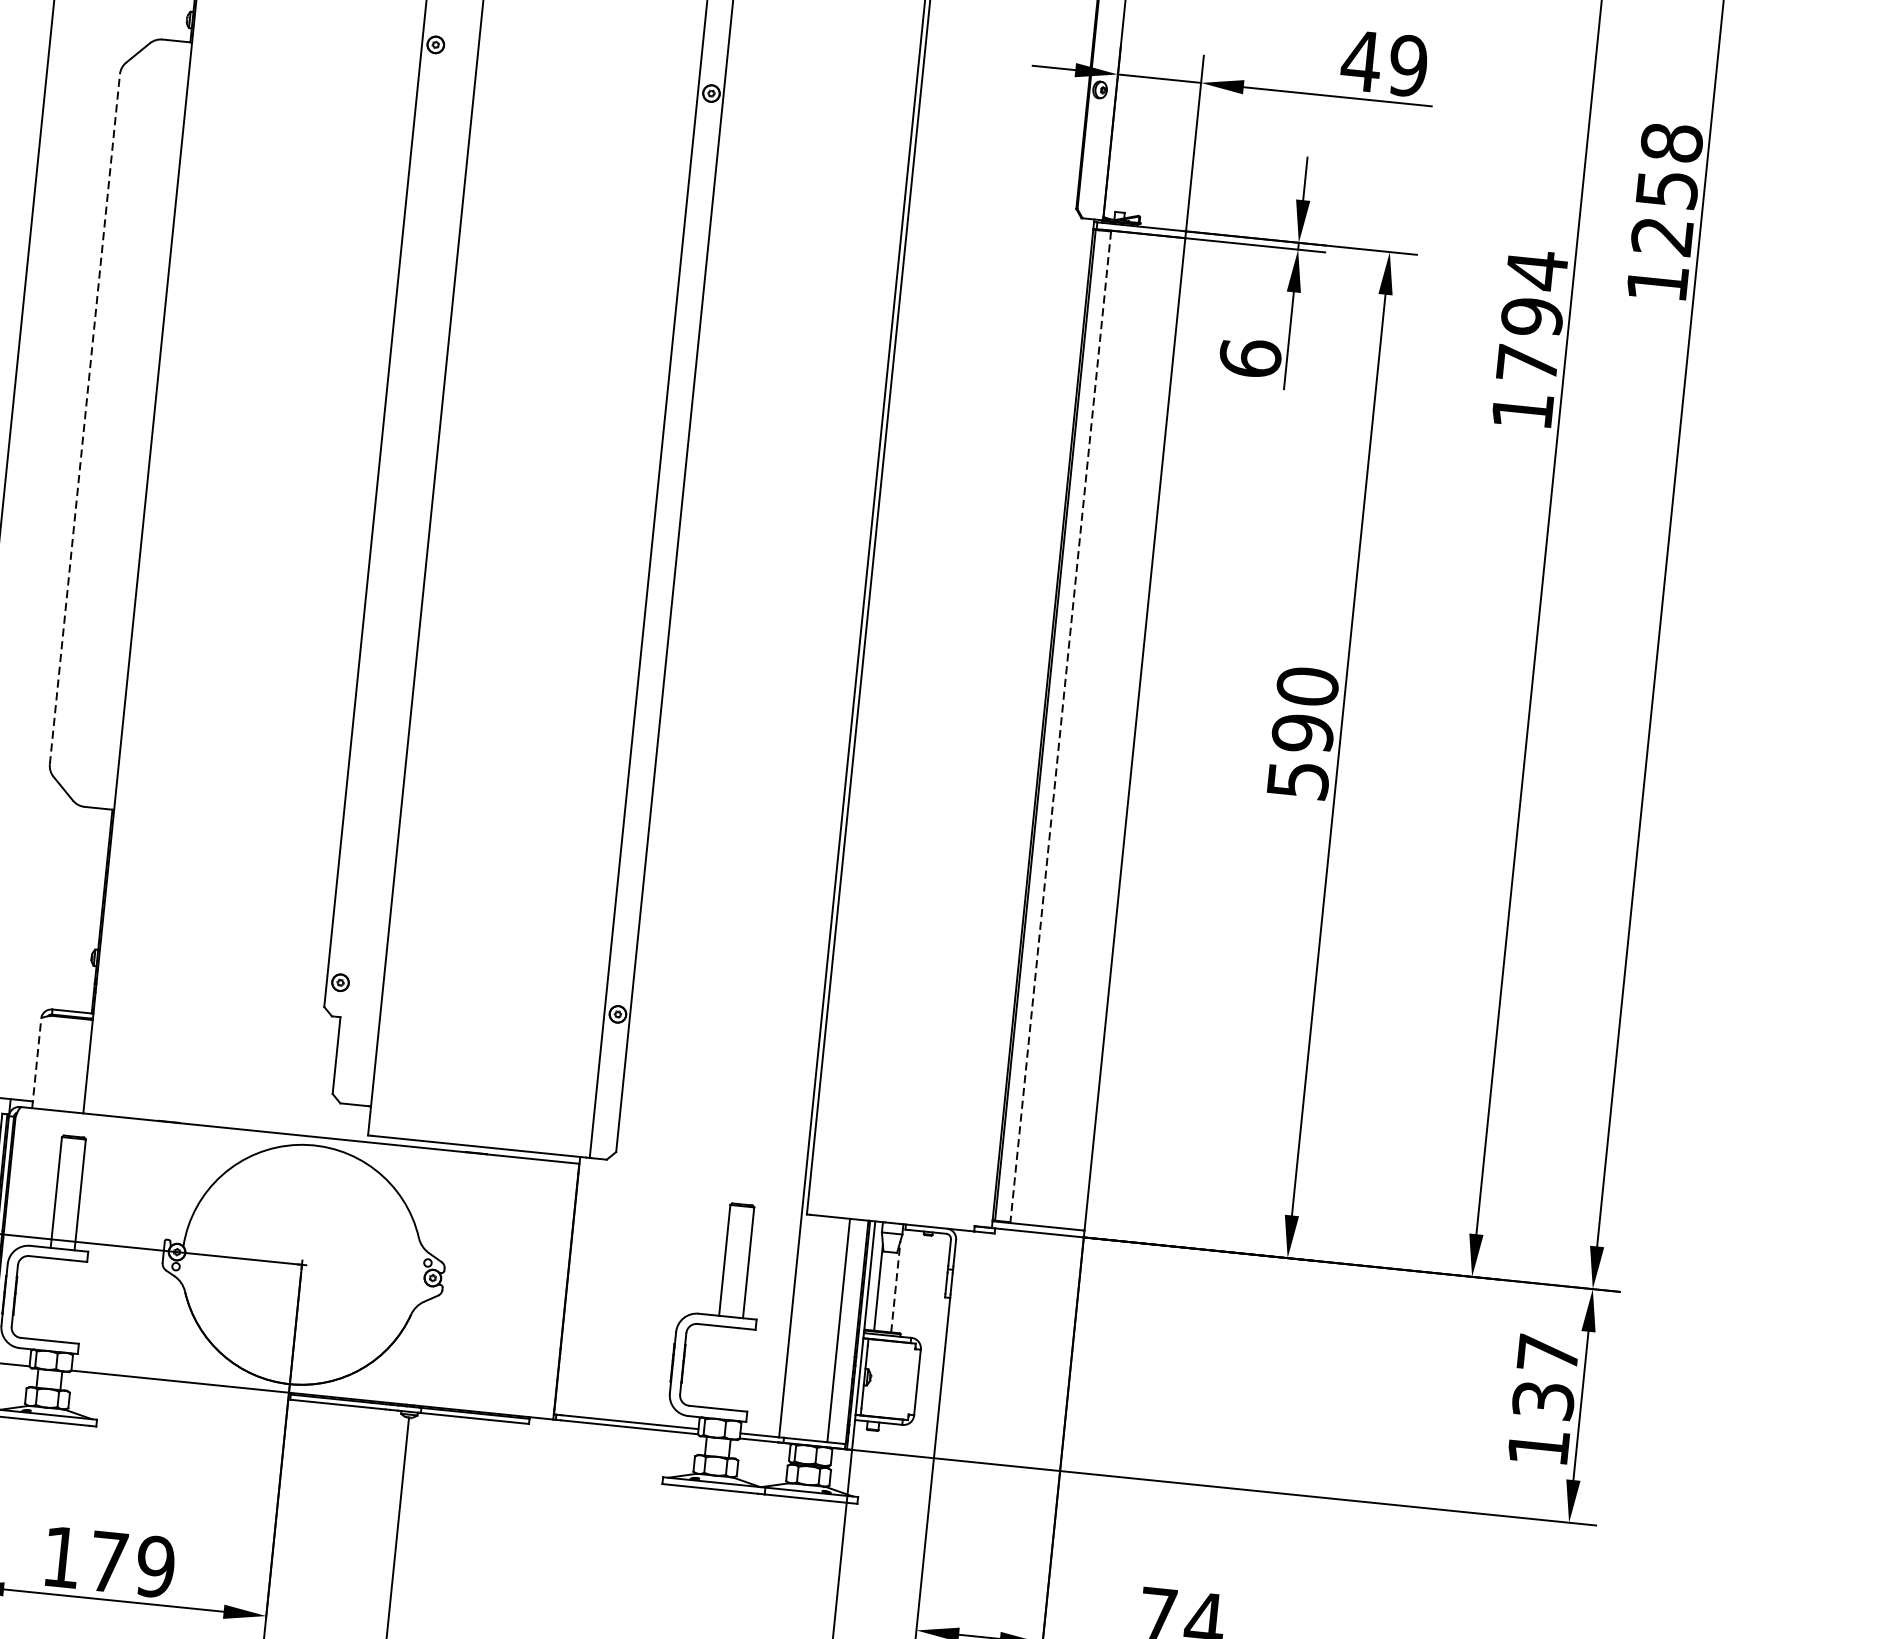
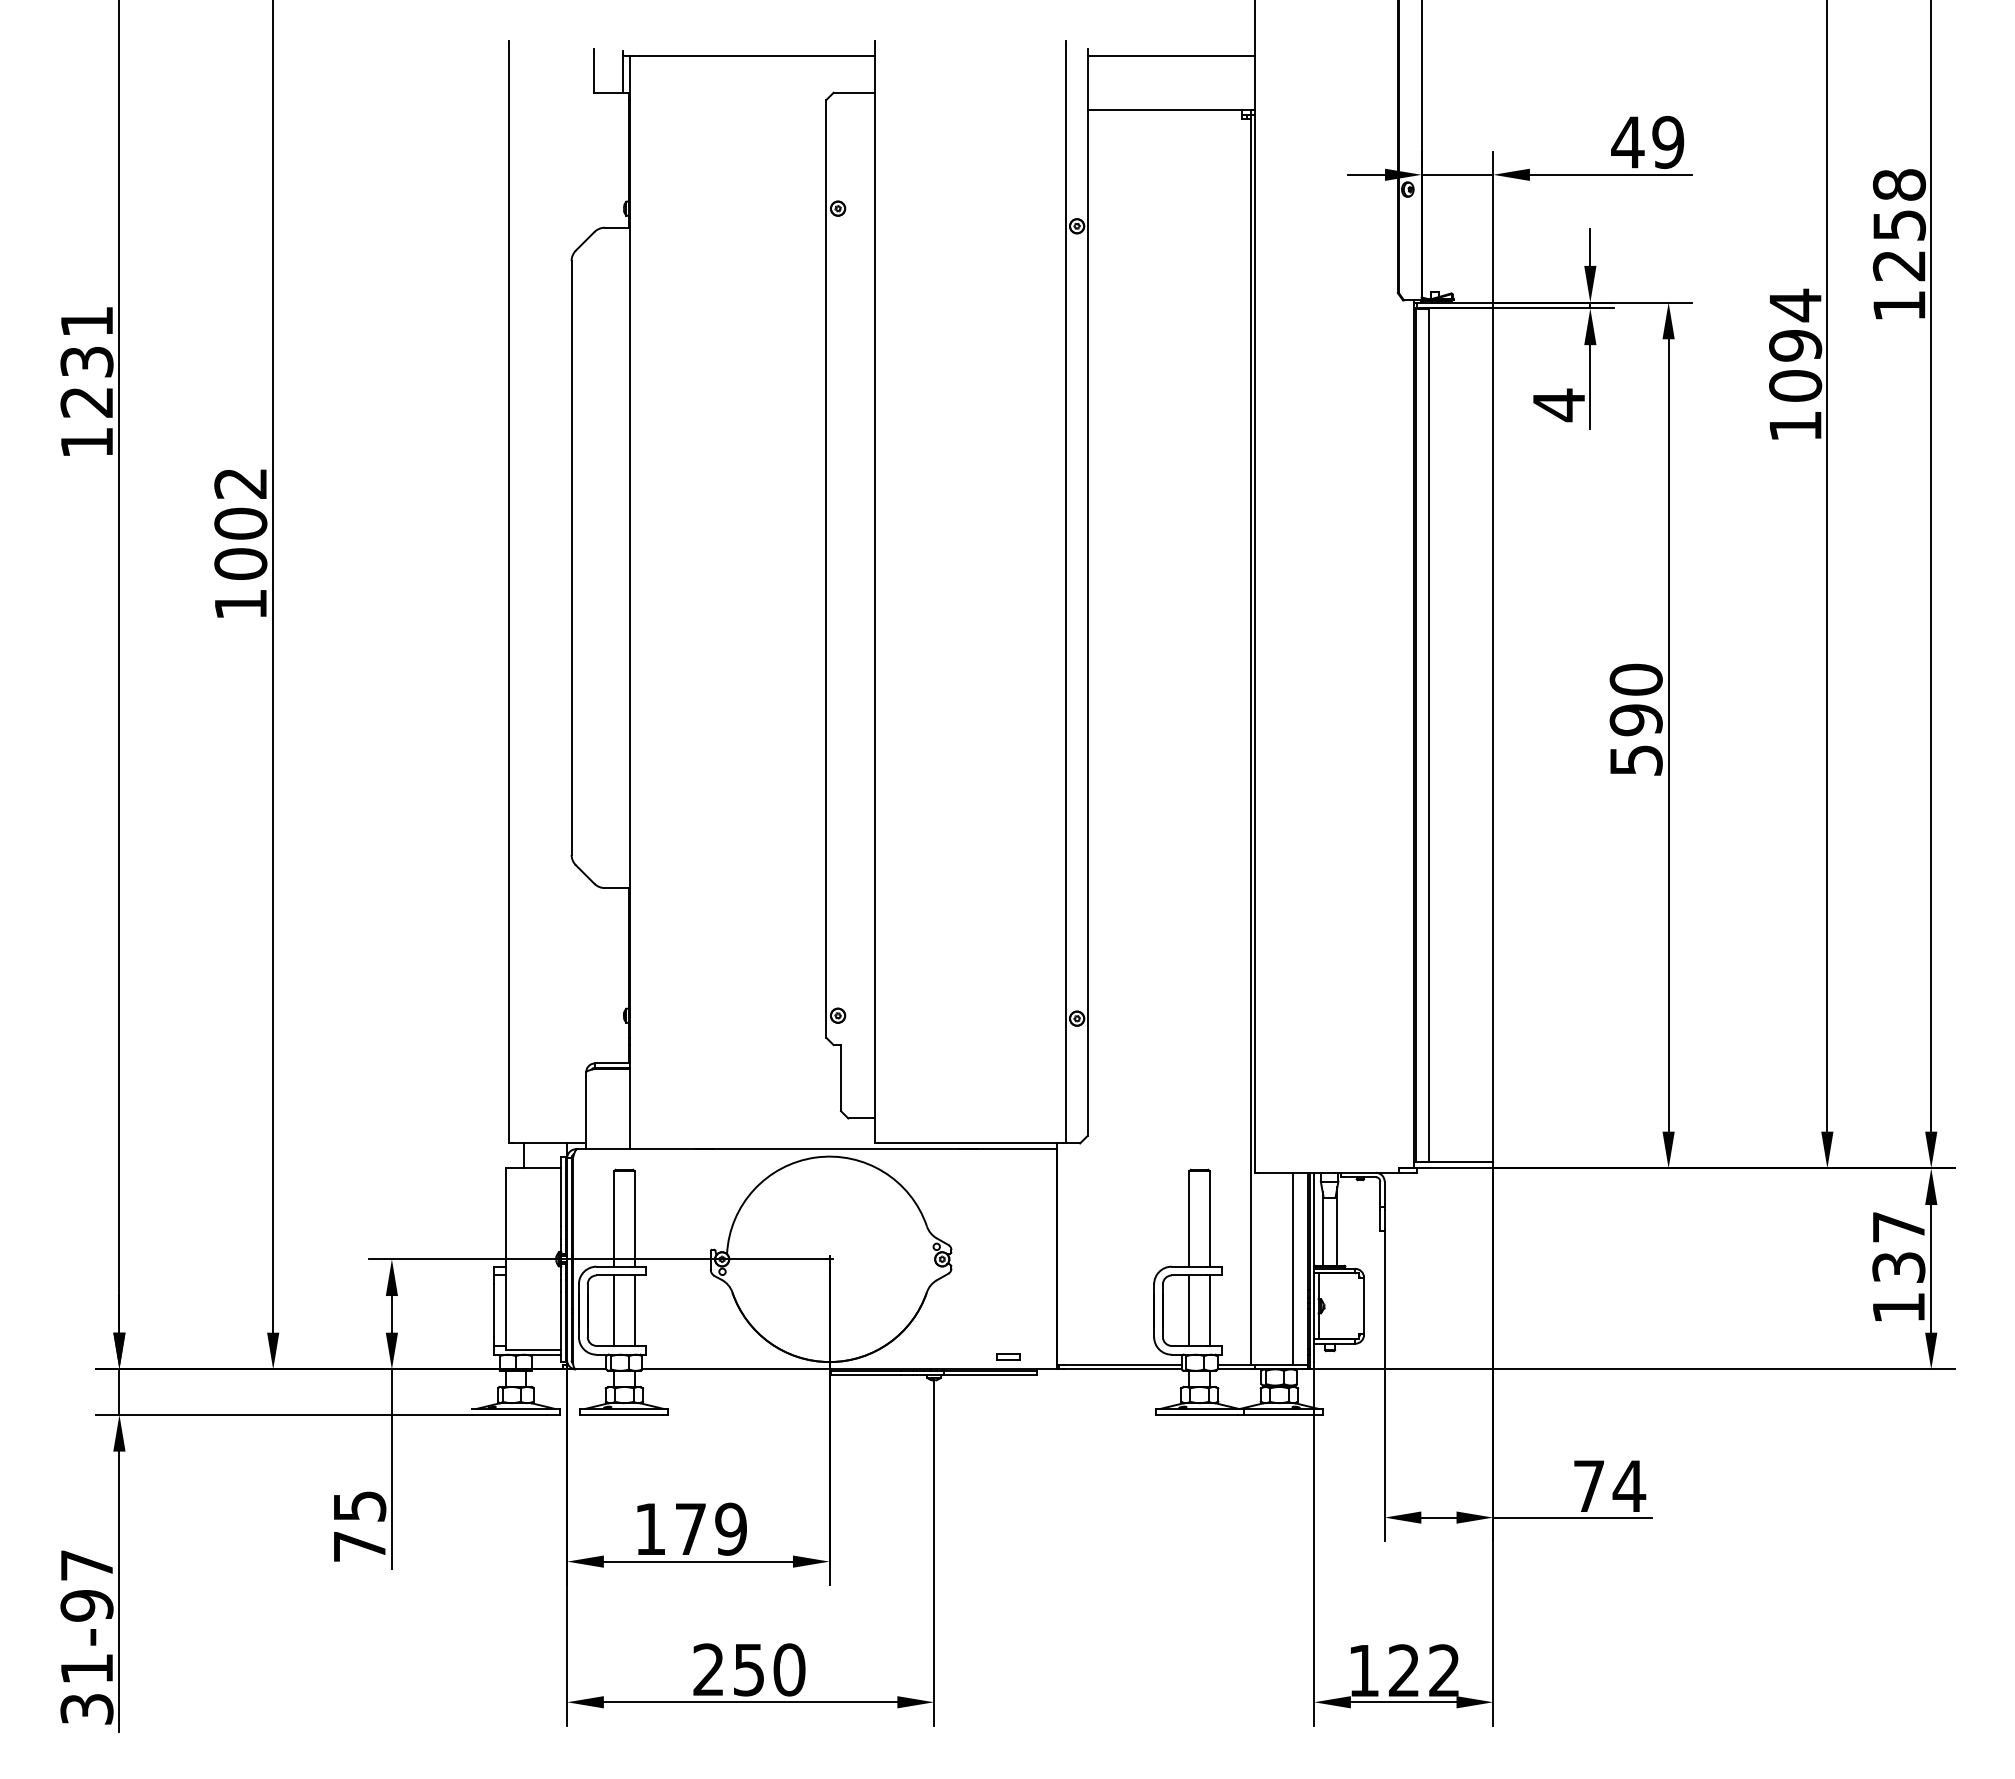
text: (1249, 358) -> (1558, 405), 6 -> 4
text: (1527, 363) -> (1795, 385), 1794 -> 1094
line: (84, 418) -> (571, 557), dashed -> solid
line: (1060, 726) -> (1429, 735), dashed -> solid
line: (37, 1063) -> (586, 1110), dashed -> solid
line: (896, 1286) -> (1337, 1226), dashed -> solid
line: (45, 1298) -> (614, 1310), added
line: (69, 1301) -> (634, 1310), added
line: (714, 1366) -> (1189, 1310), added
line: (737, 1369) -> (1209, 1310), added
part: (498, 1398) -> (1008, 1356), added

